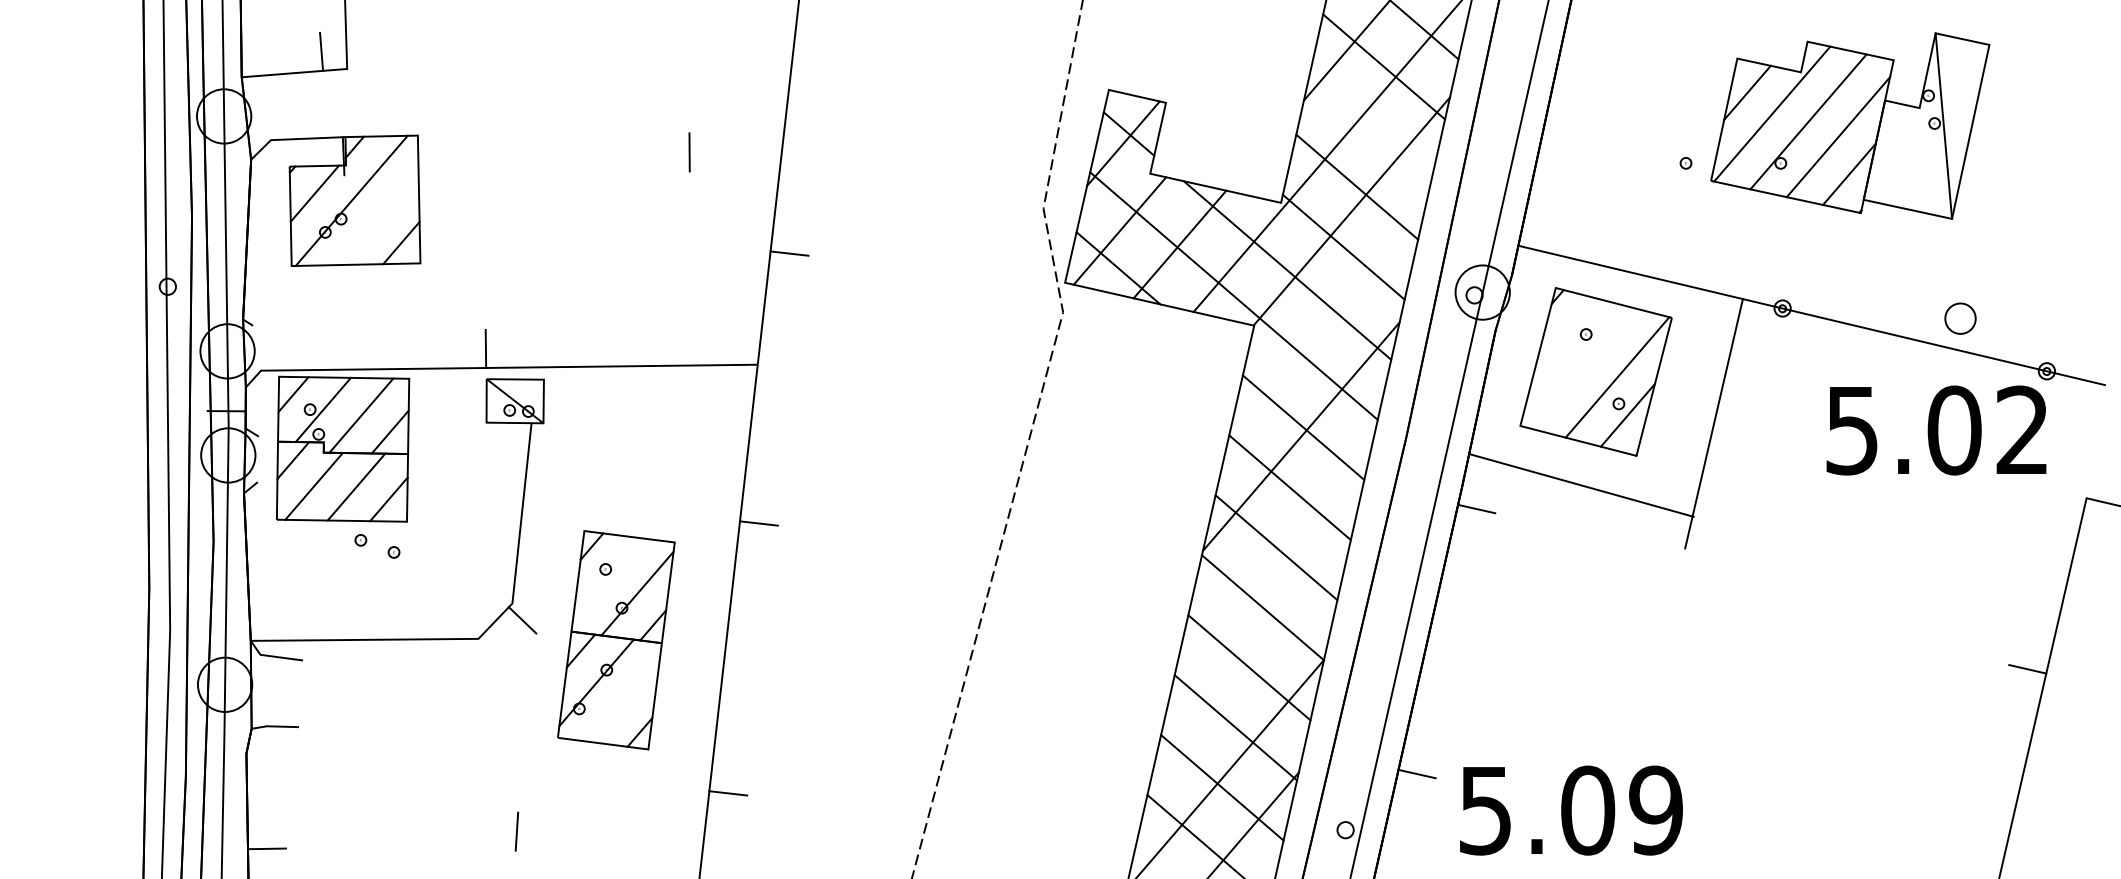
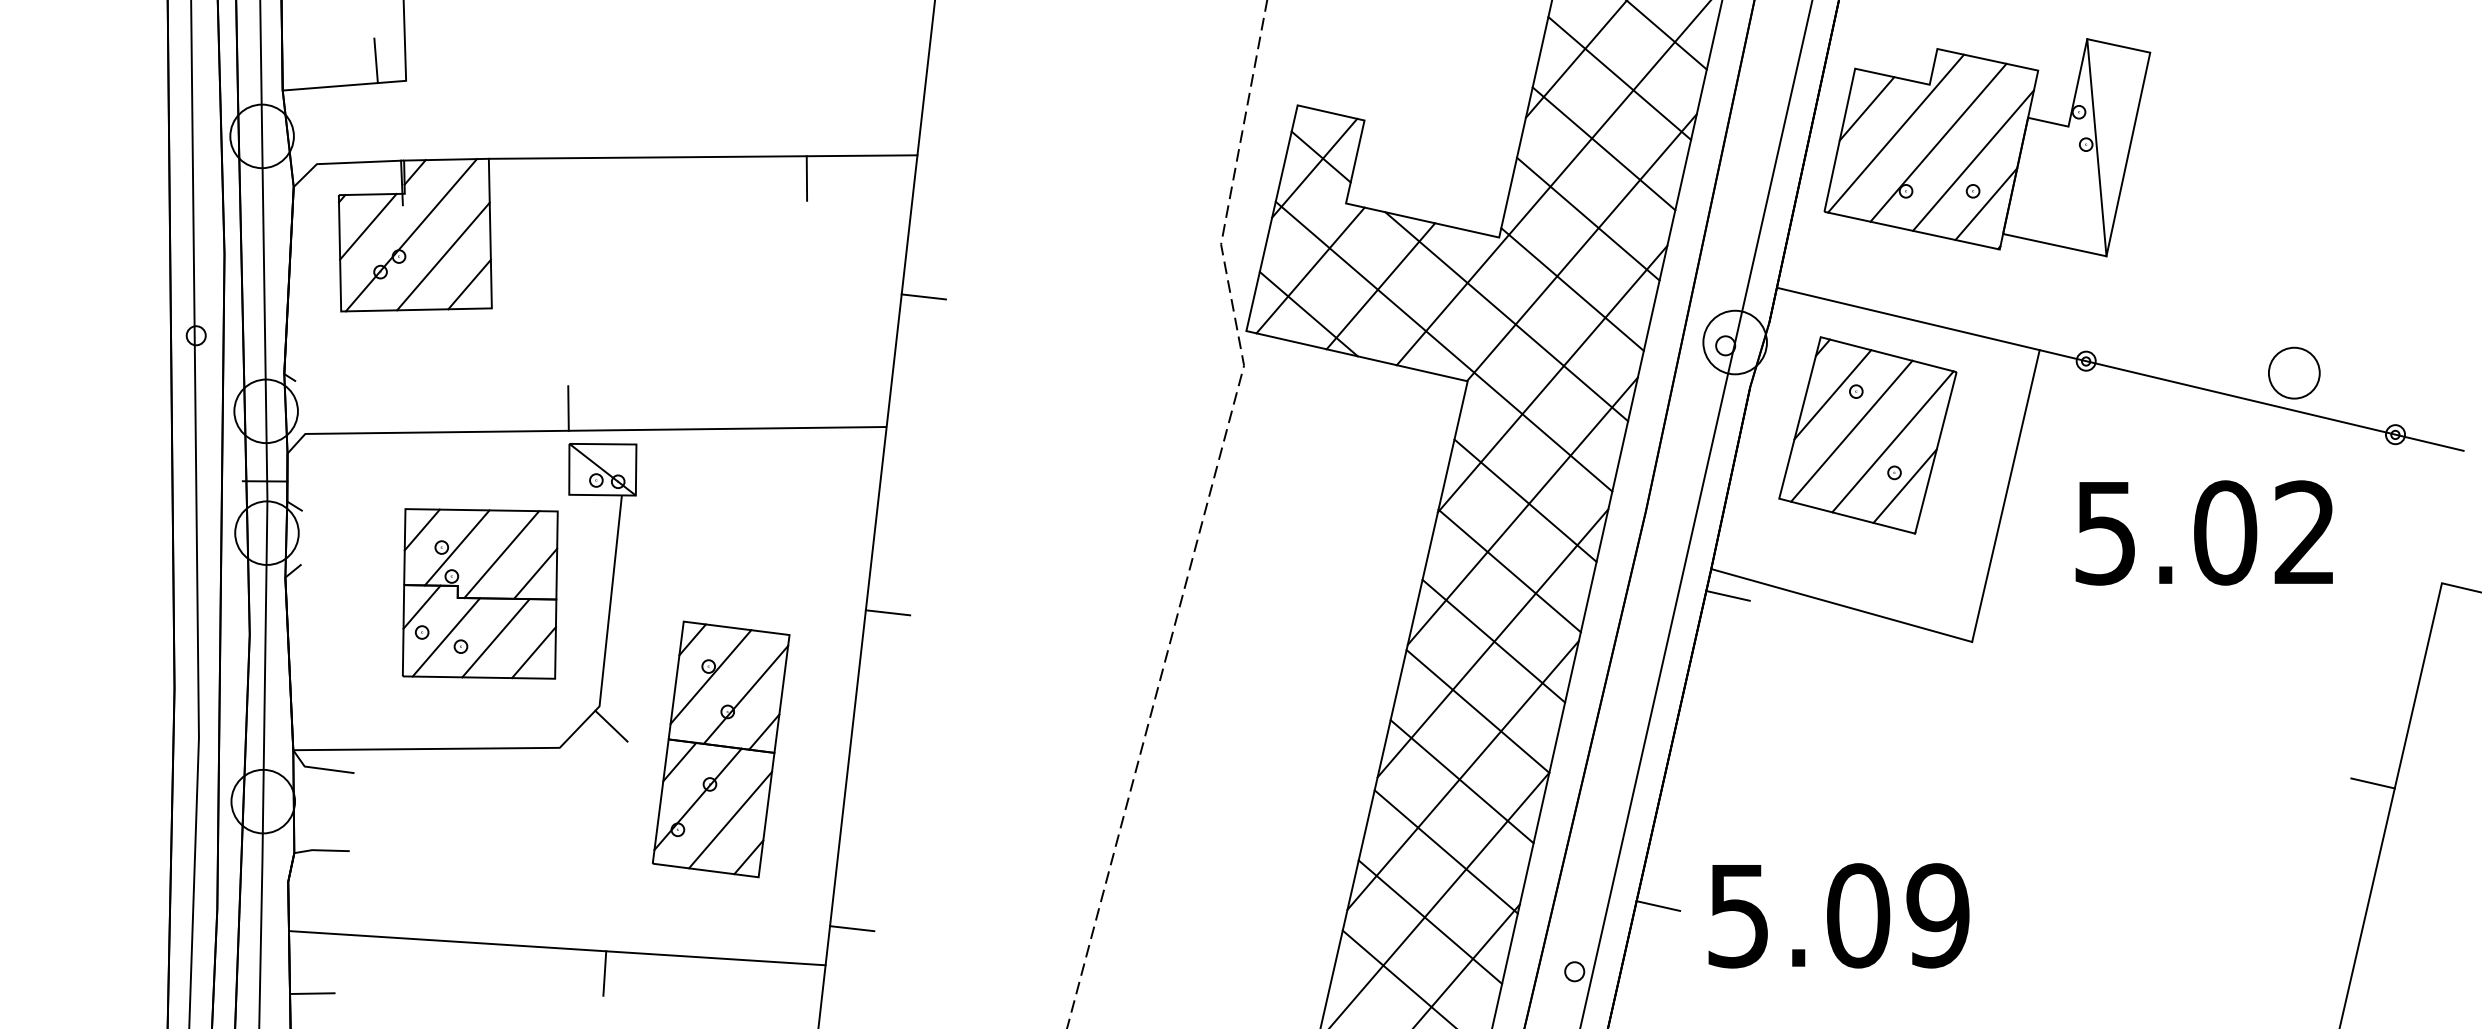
part: (1850, 125) -> (1987, 147), moved
line: (1370, 126) -> (1603, 148), added
line: (600, 133) -> (702, 156), added
line: (379, 219) -> (443, 256), added
part: (1960, 318) -> (2294, 372), size x1.43
line: (1326, 323) -> (1552, 378), added
line: (1565, 336) -> (1832, 394), added
line: (1582, 367) -> (1851, 430), added
text: (1935, 430) -> (2203, 532), moved
part: (343, 448) -> (480, 593), moved
line: (1582, 485) -> (1841, 605), moved
line: (1275, 549) -> (1492, 643), added
line: (607, 577) -> (710, 676), added
line: (1249, 662) -> (1462, 775), added
line: (624, 700) -> (730, 819), added
line: (475, 810) -> (556, 948), added
text: (1571, 810) -> (1838, 915), moved

